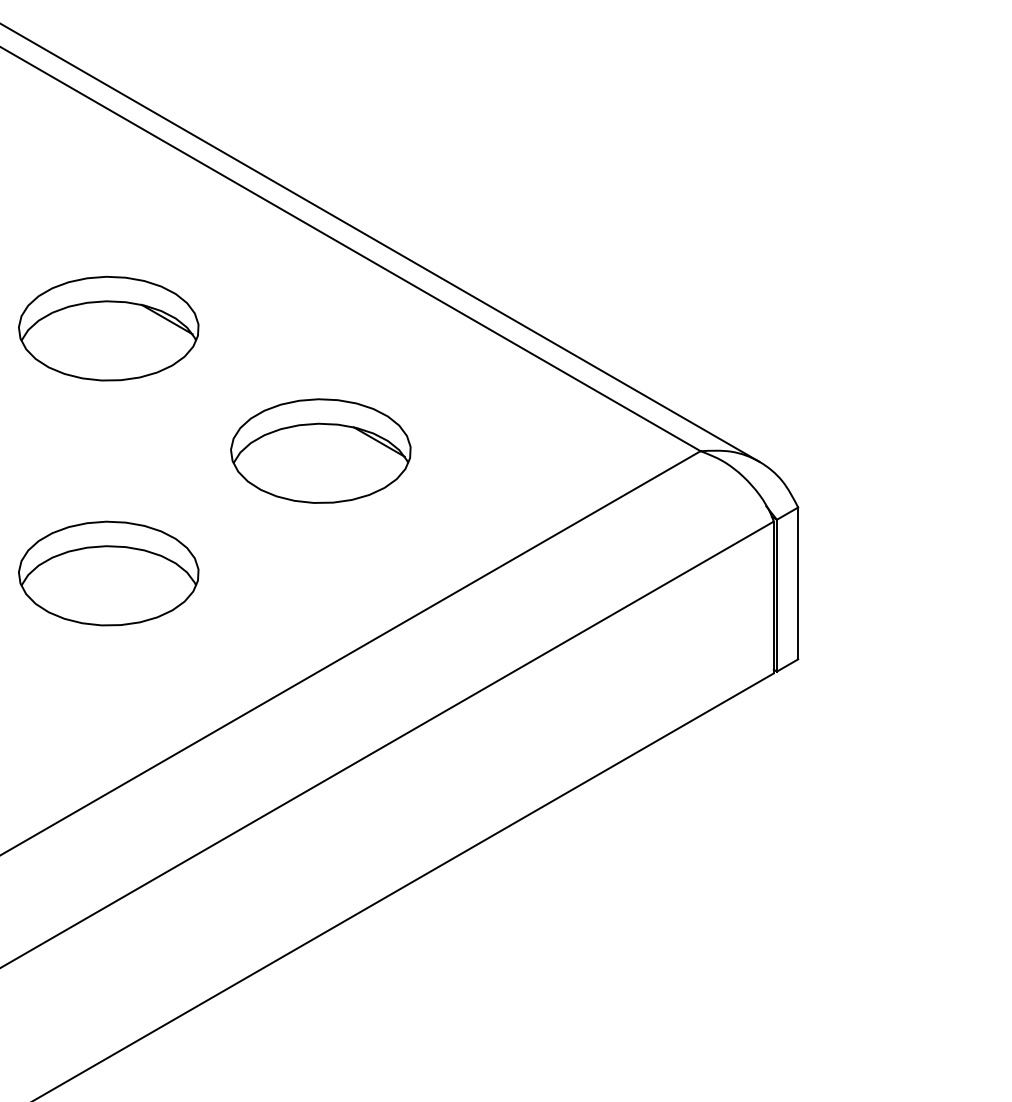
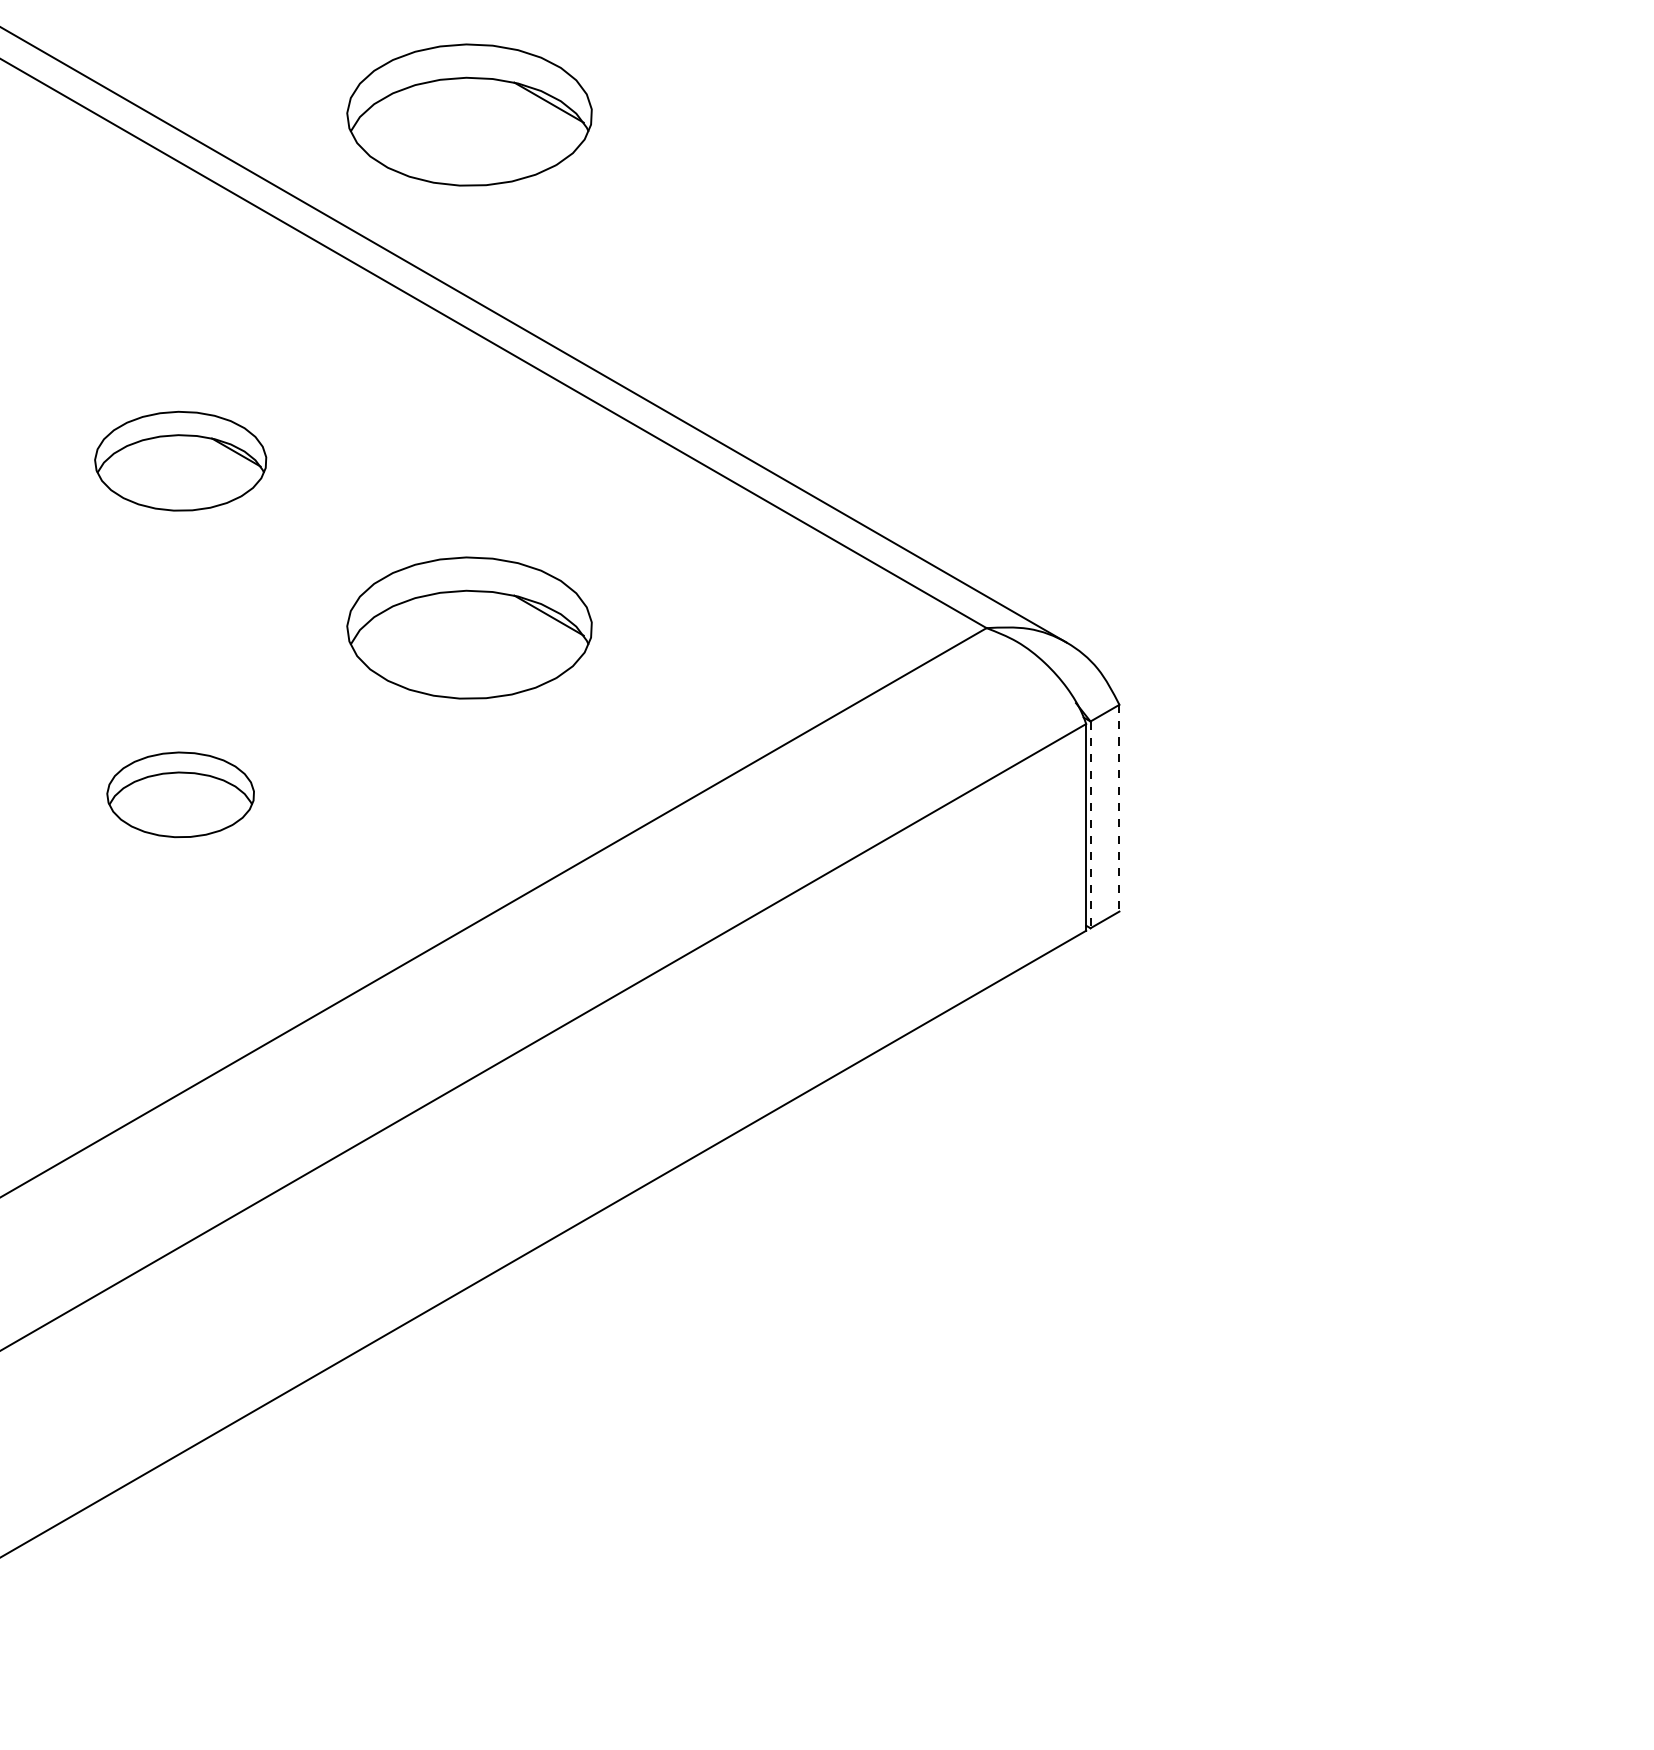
part: (320, 73) -> (469, 114), added
part: (108, 328) -> (180, 460), size x0.7
part: (108, 573) -> (180, 794), size x0.6
line: (798, 583) -> (1119, 808), solid -> dashed
line: (776, 596) -> (1090, 825), solid -> dashed

